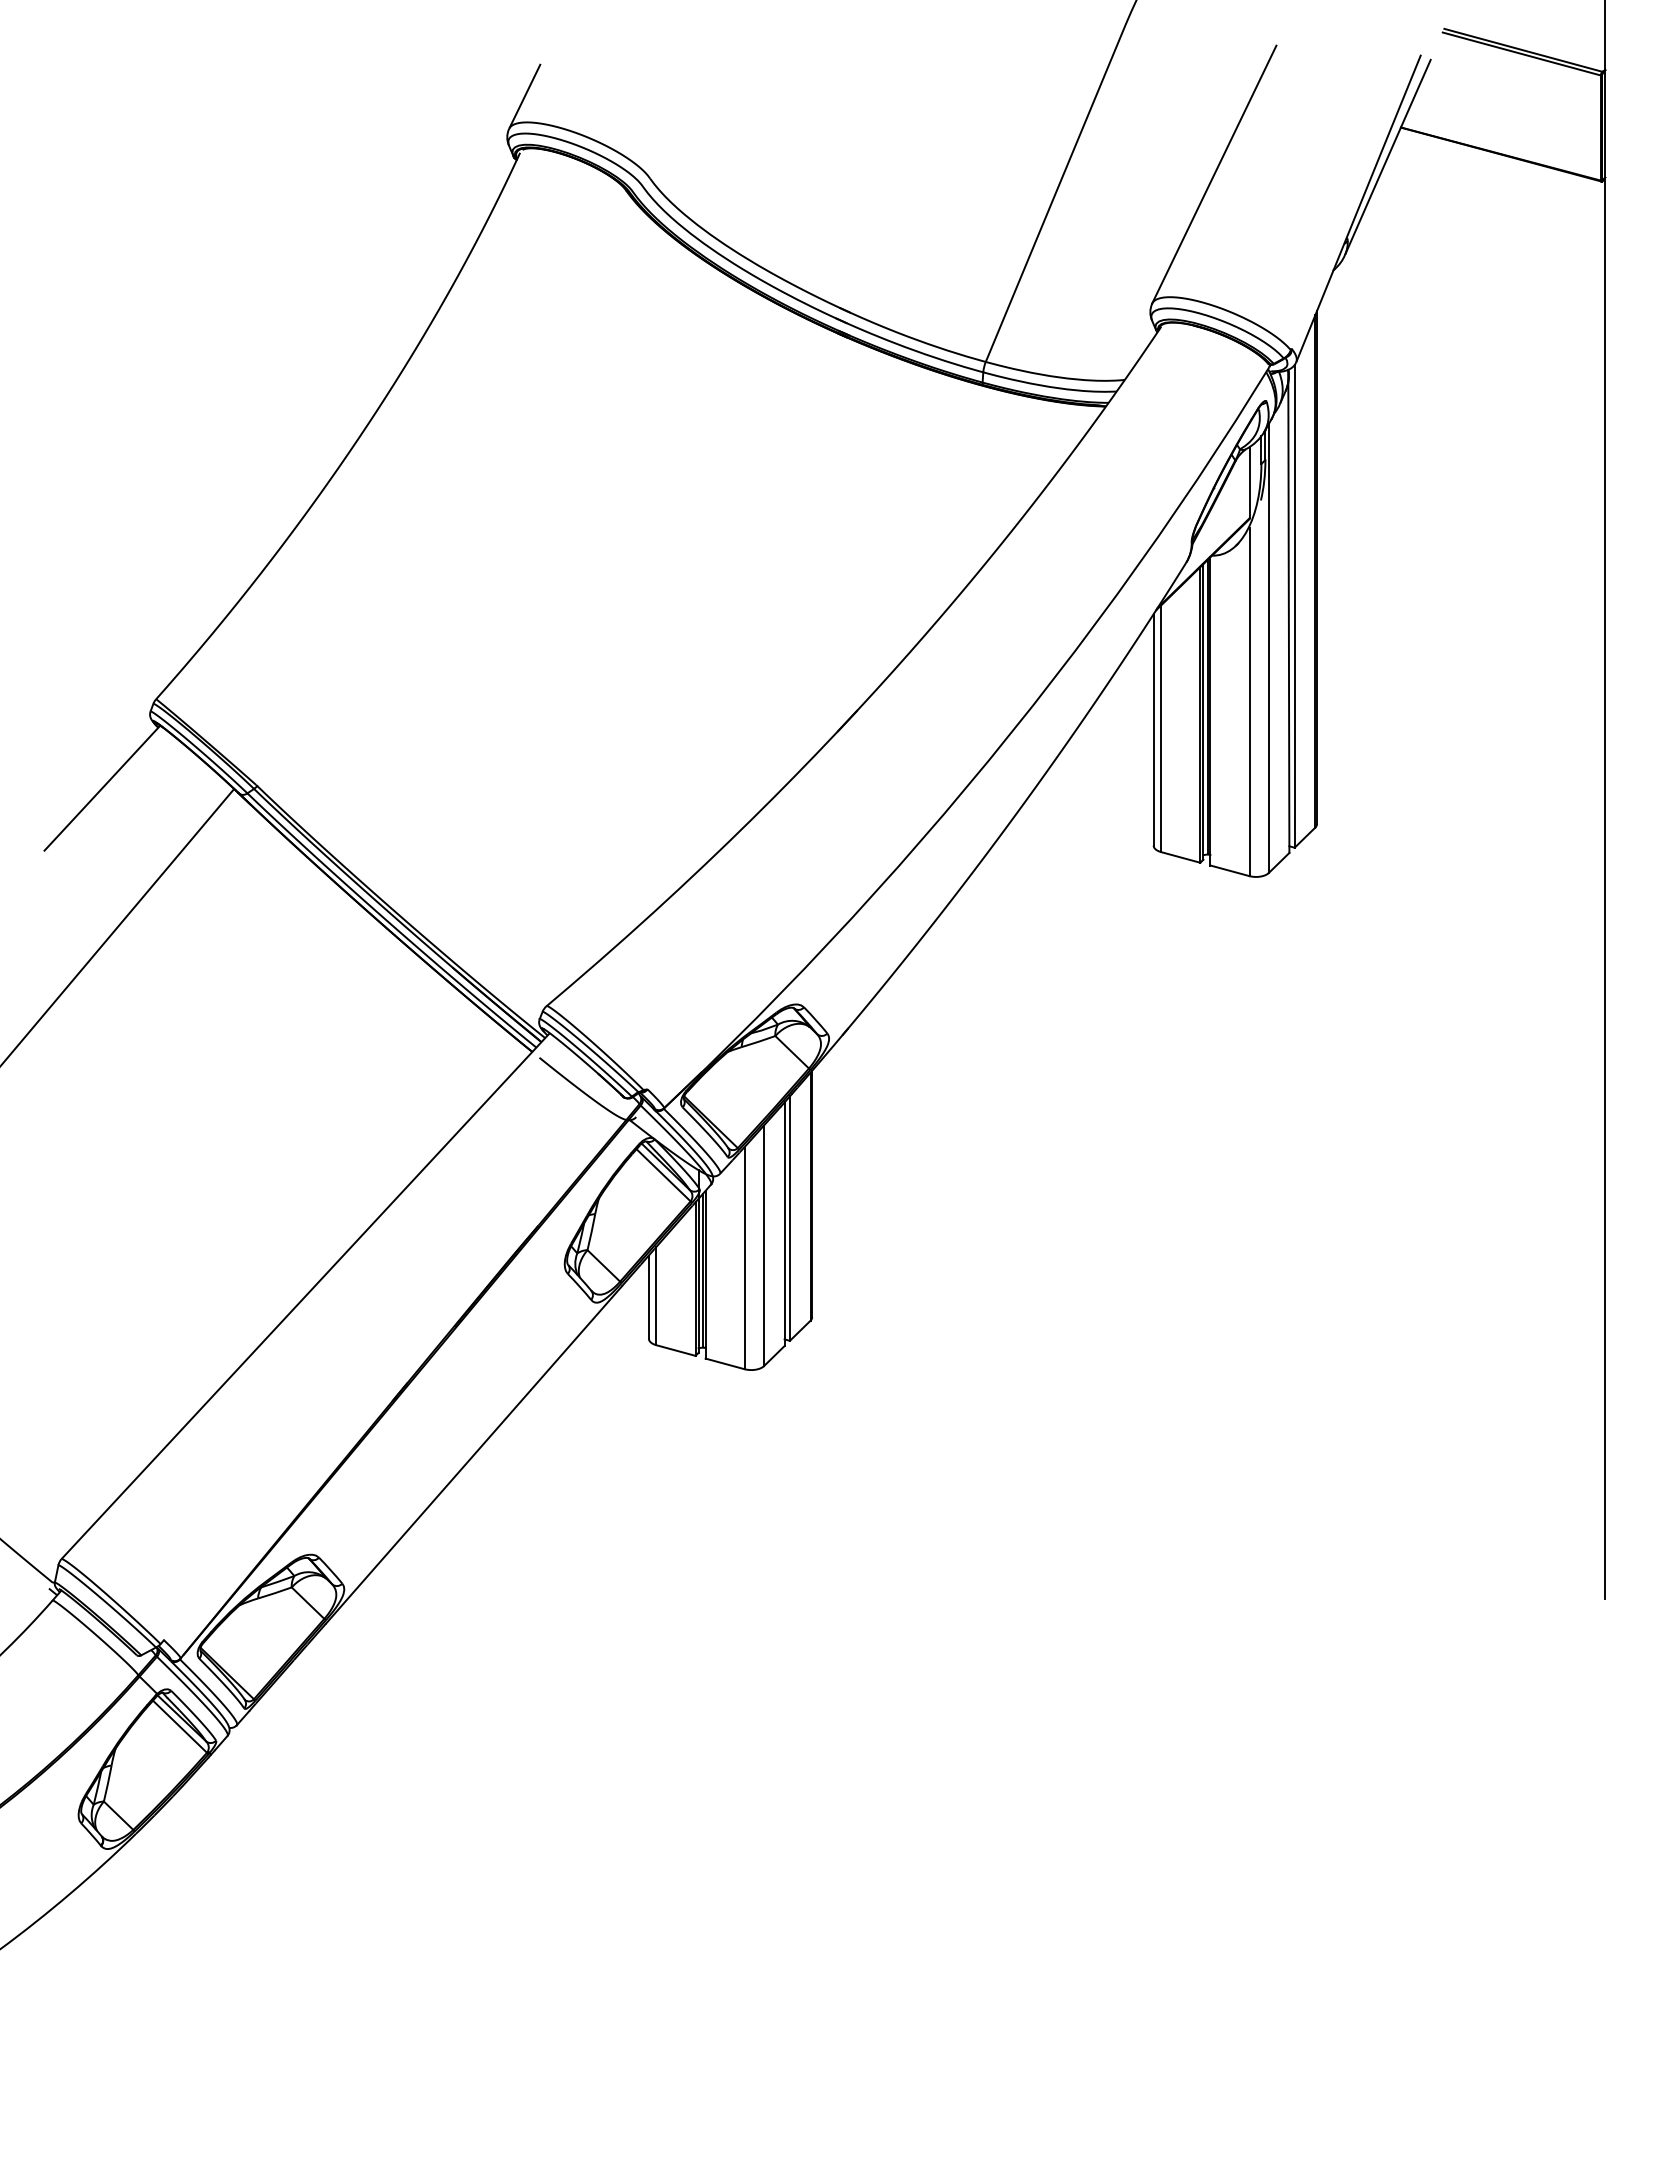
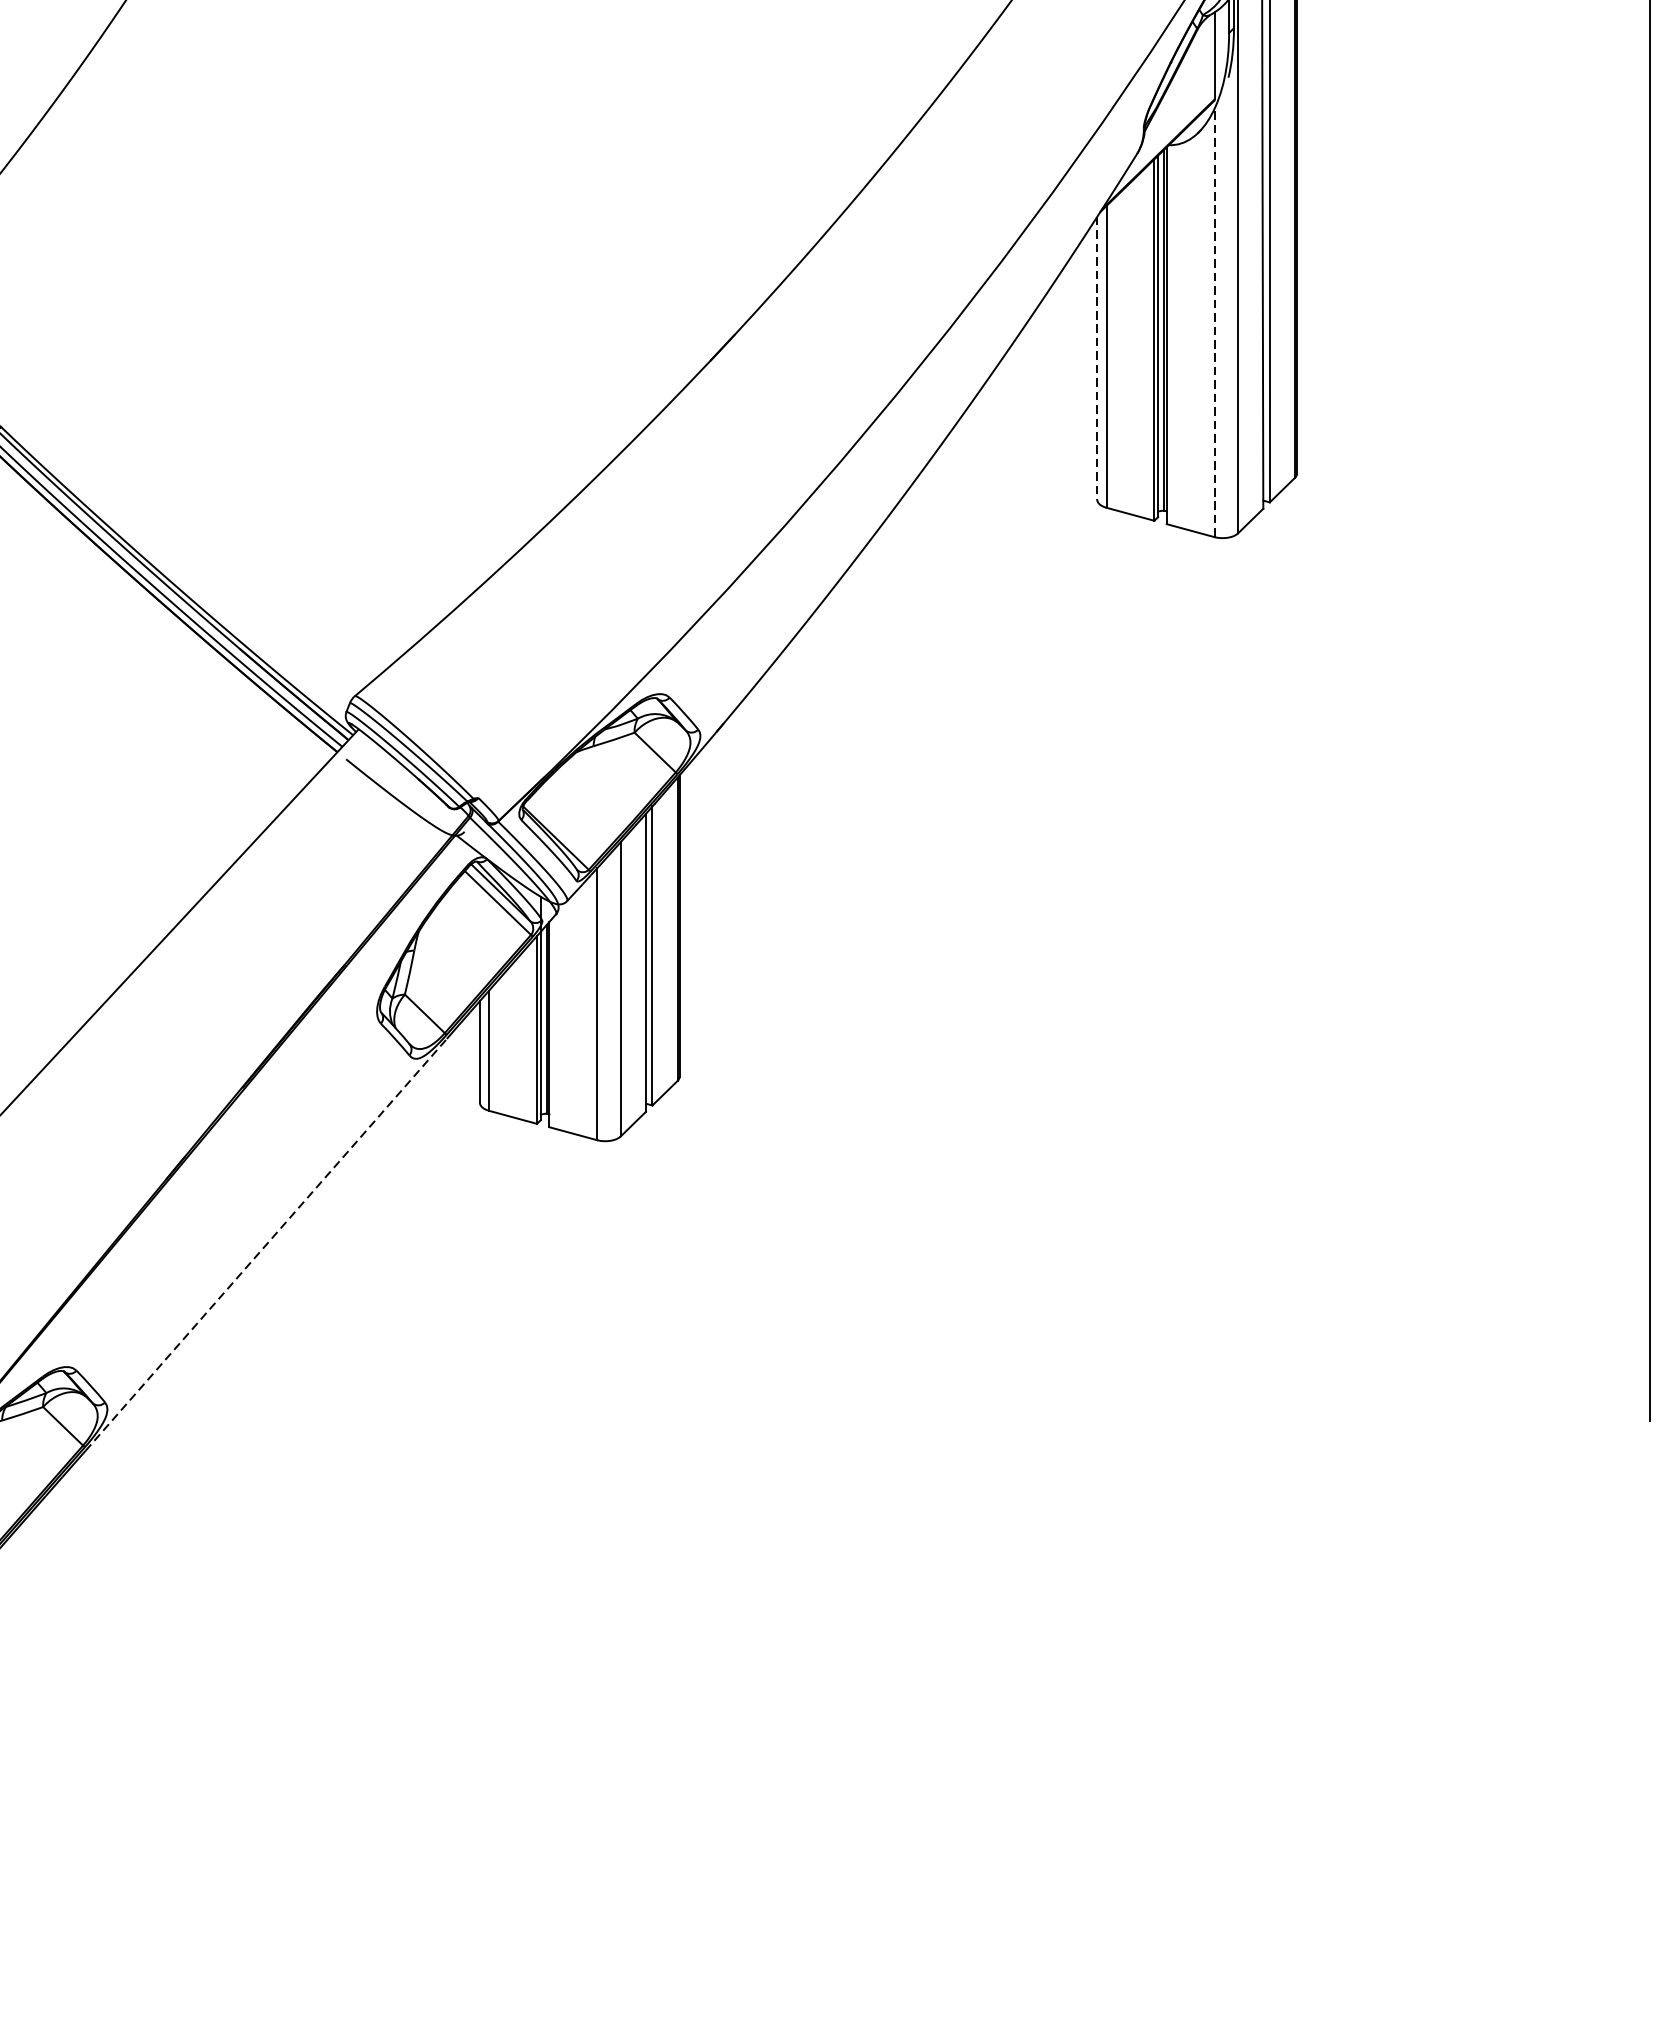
line: (1249, 702) -> (1214, 324), solid -> dashed
line: (1153, 729) -> (1097, 357), solid -> dashed
line: (474, 1454) -> (266, 1244), solid -> dashed

